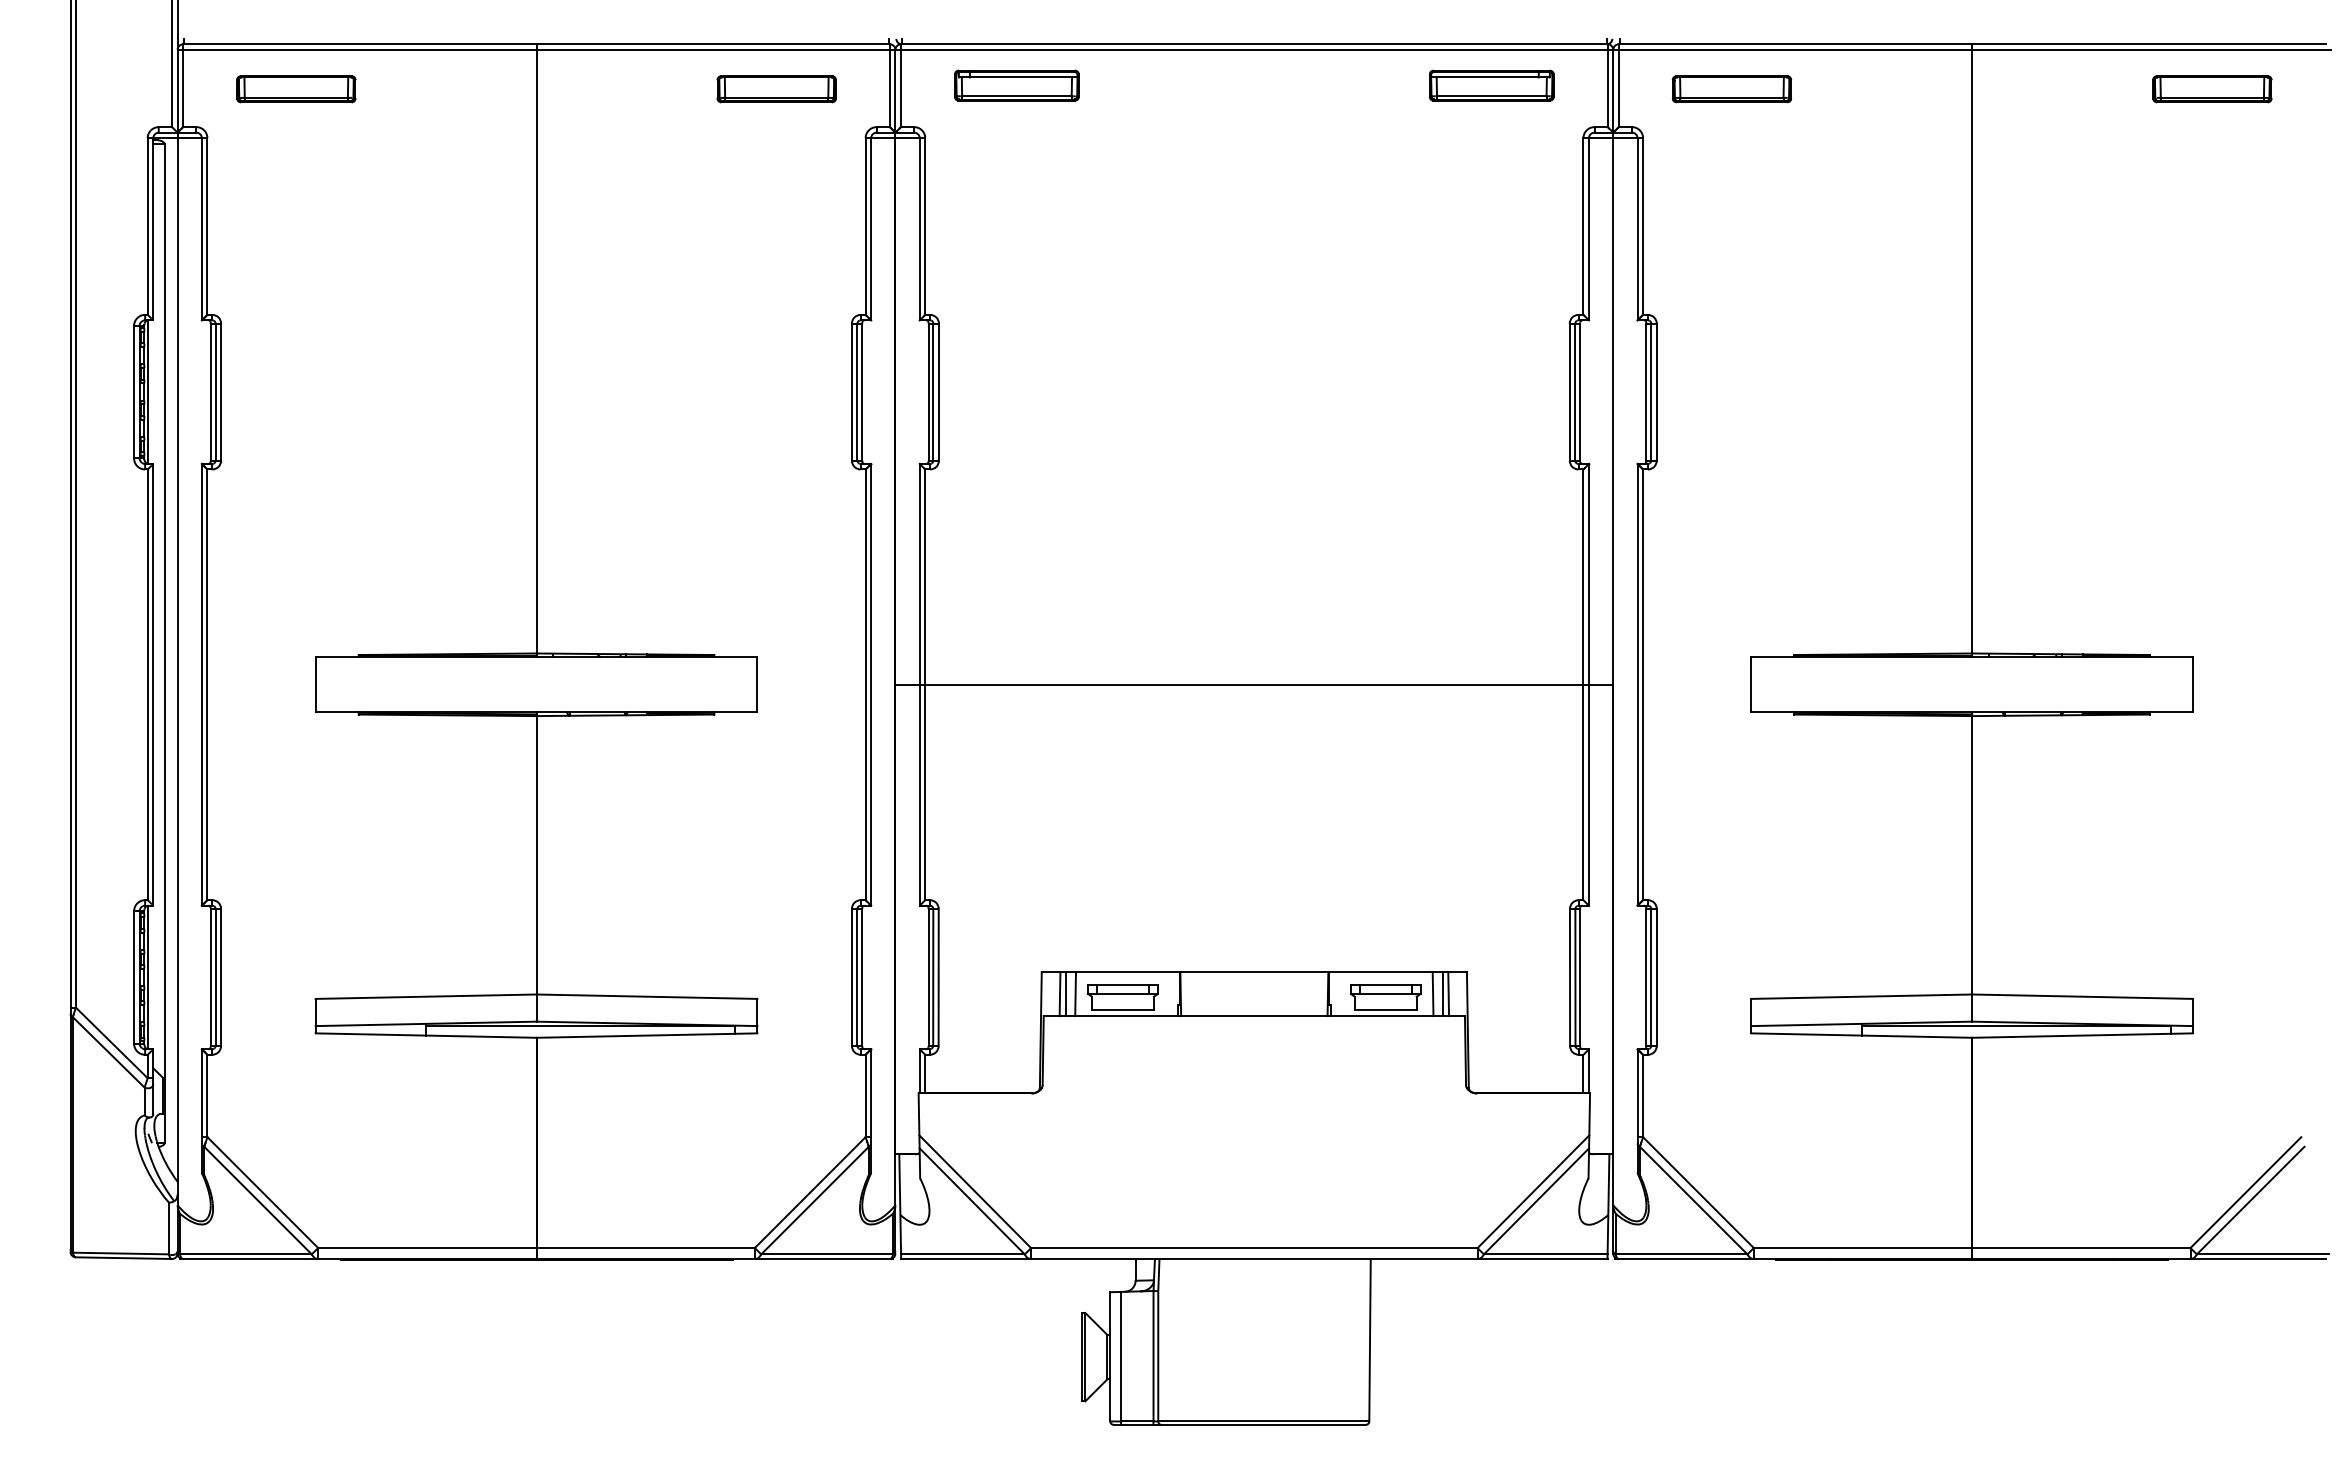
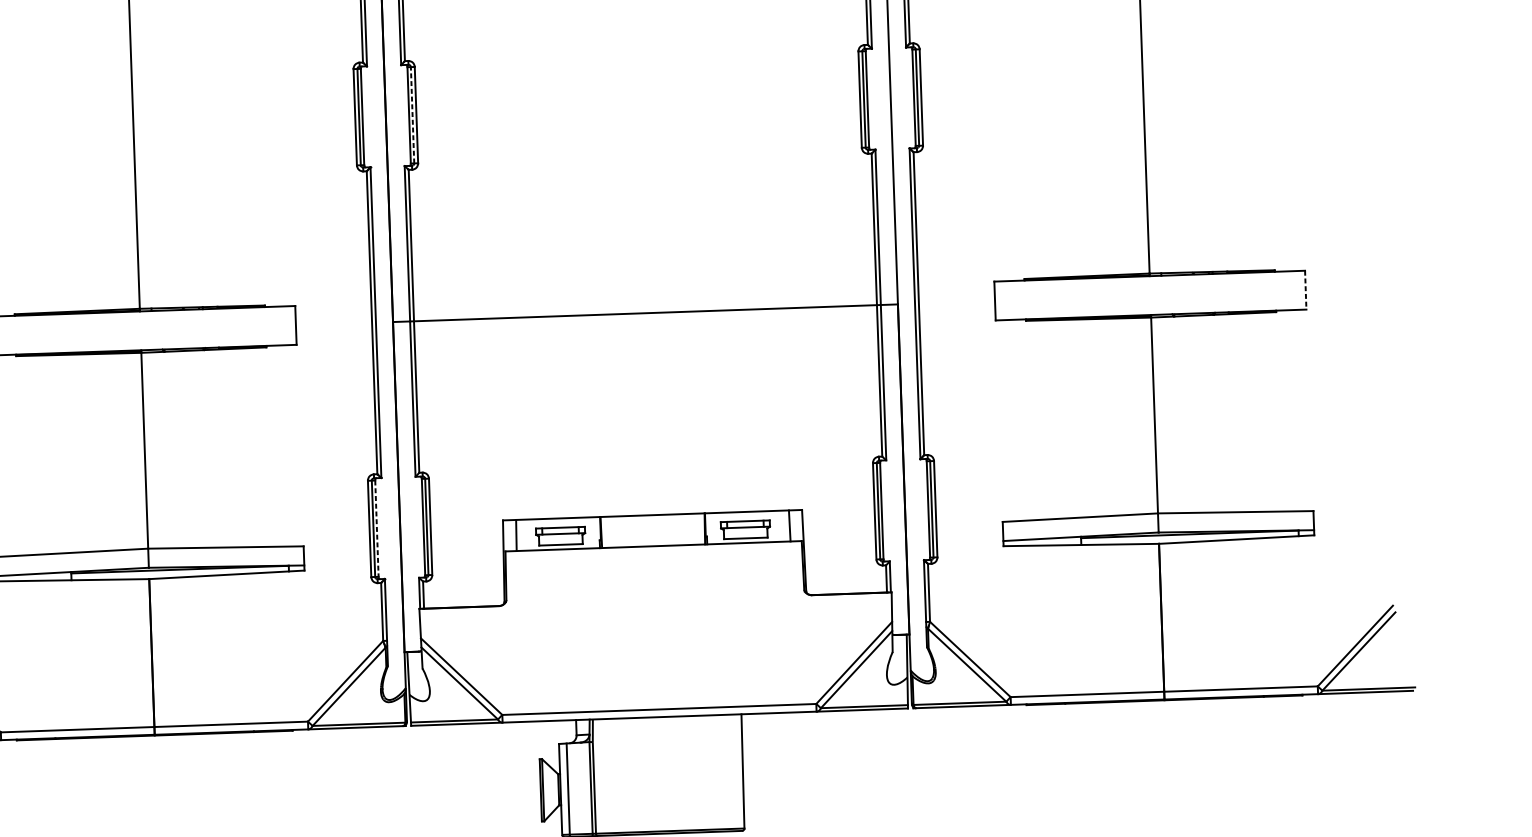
line: (933, 391) -> (412, 114), solid -> dashed
line: (2193, 684) -> (1306, 289), solid -> dashed
line: (862, 977) -> (377, 528), solid -> dashed
line: (1065, 993) -> (520, 534), removed
line: (1075, 993) -> (527, 534), removed
line: (1432, 993) -> (778, 525), removed
line: (1443, 993) -> (786, 525), removed

